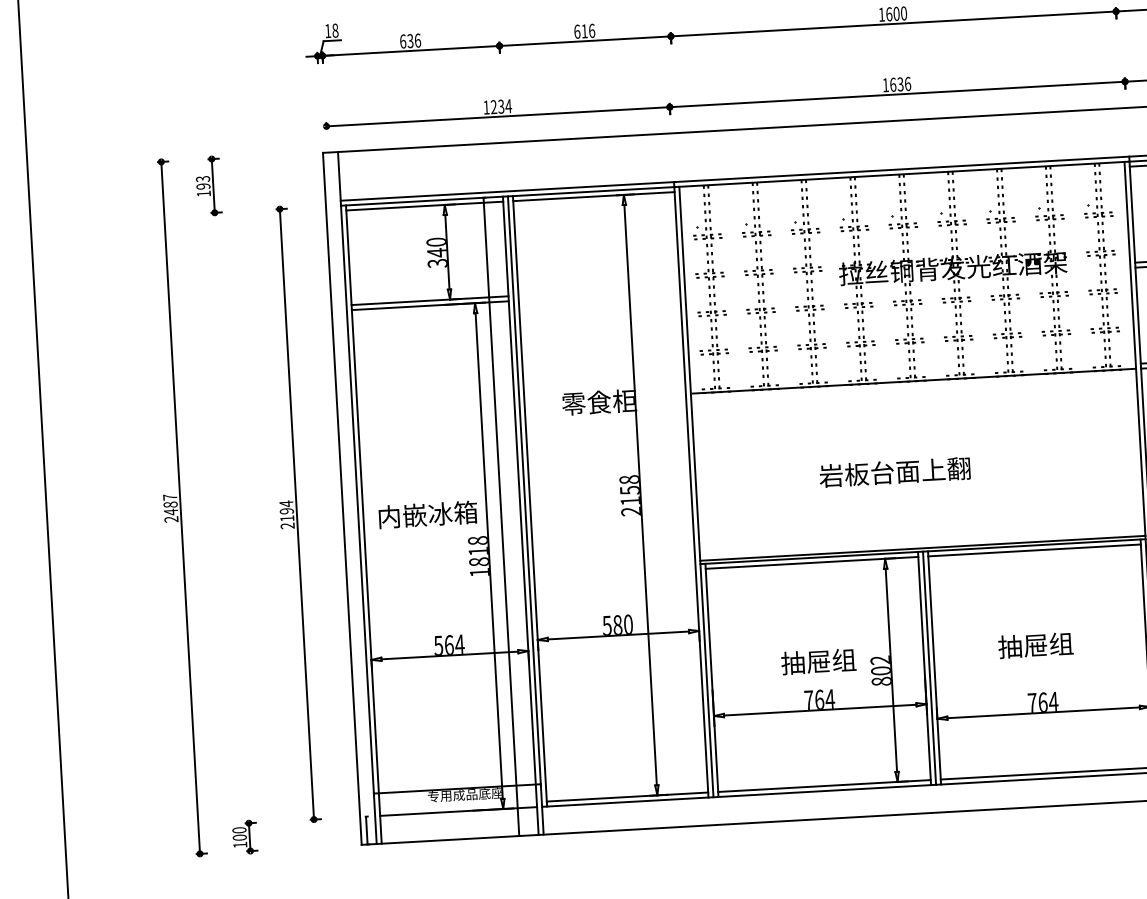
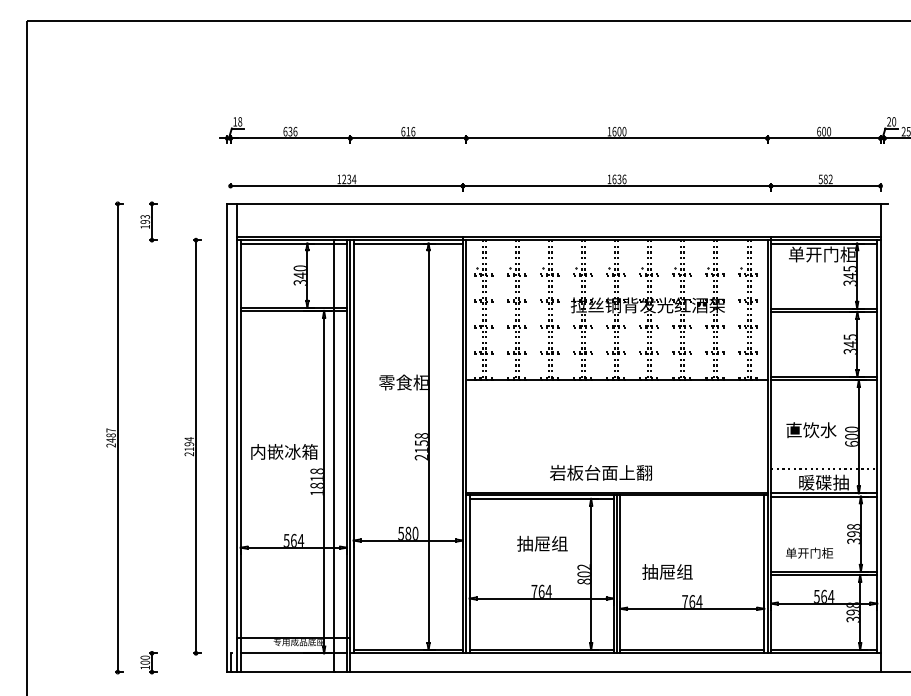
text: (894, 471) -> (600, 472), moved
line: (1034, 549) -> (692, 498), removed
text: (1035, 644) -> (667, 571), moved
text: (818, 661) -> (542, 543), moved

